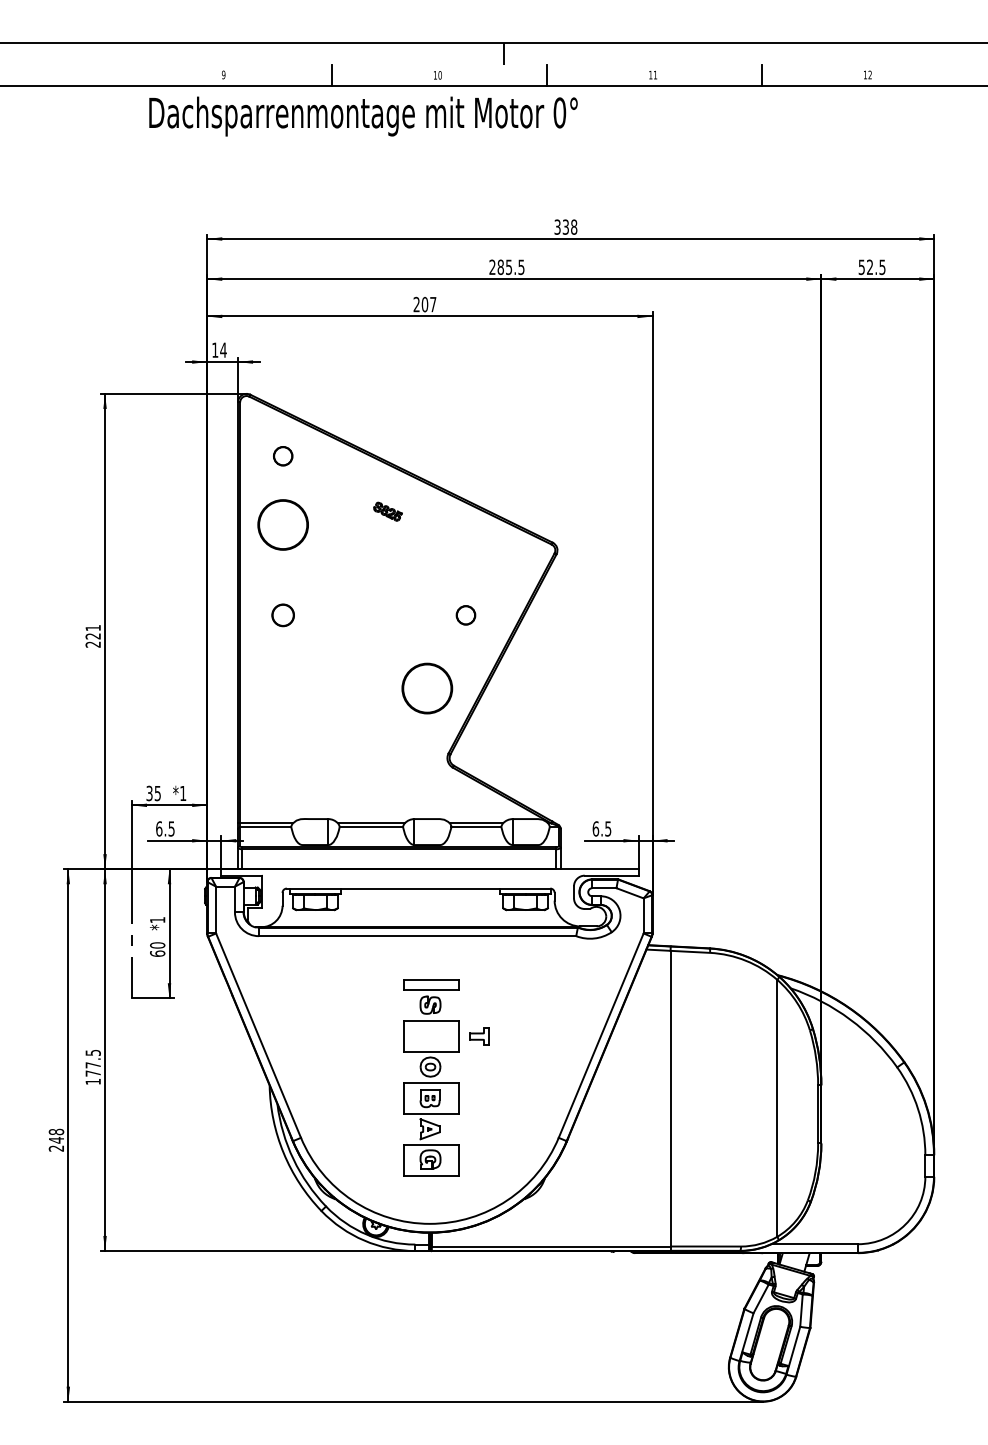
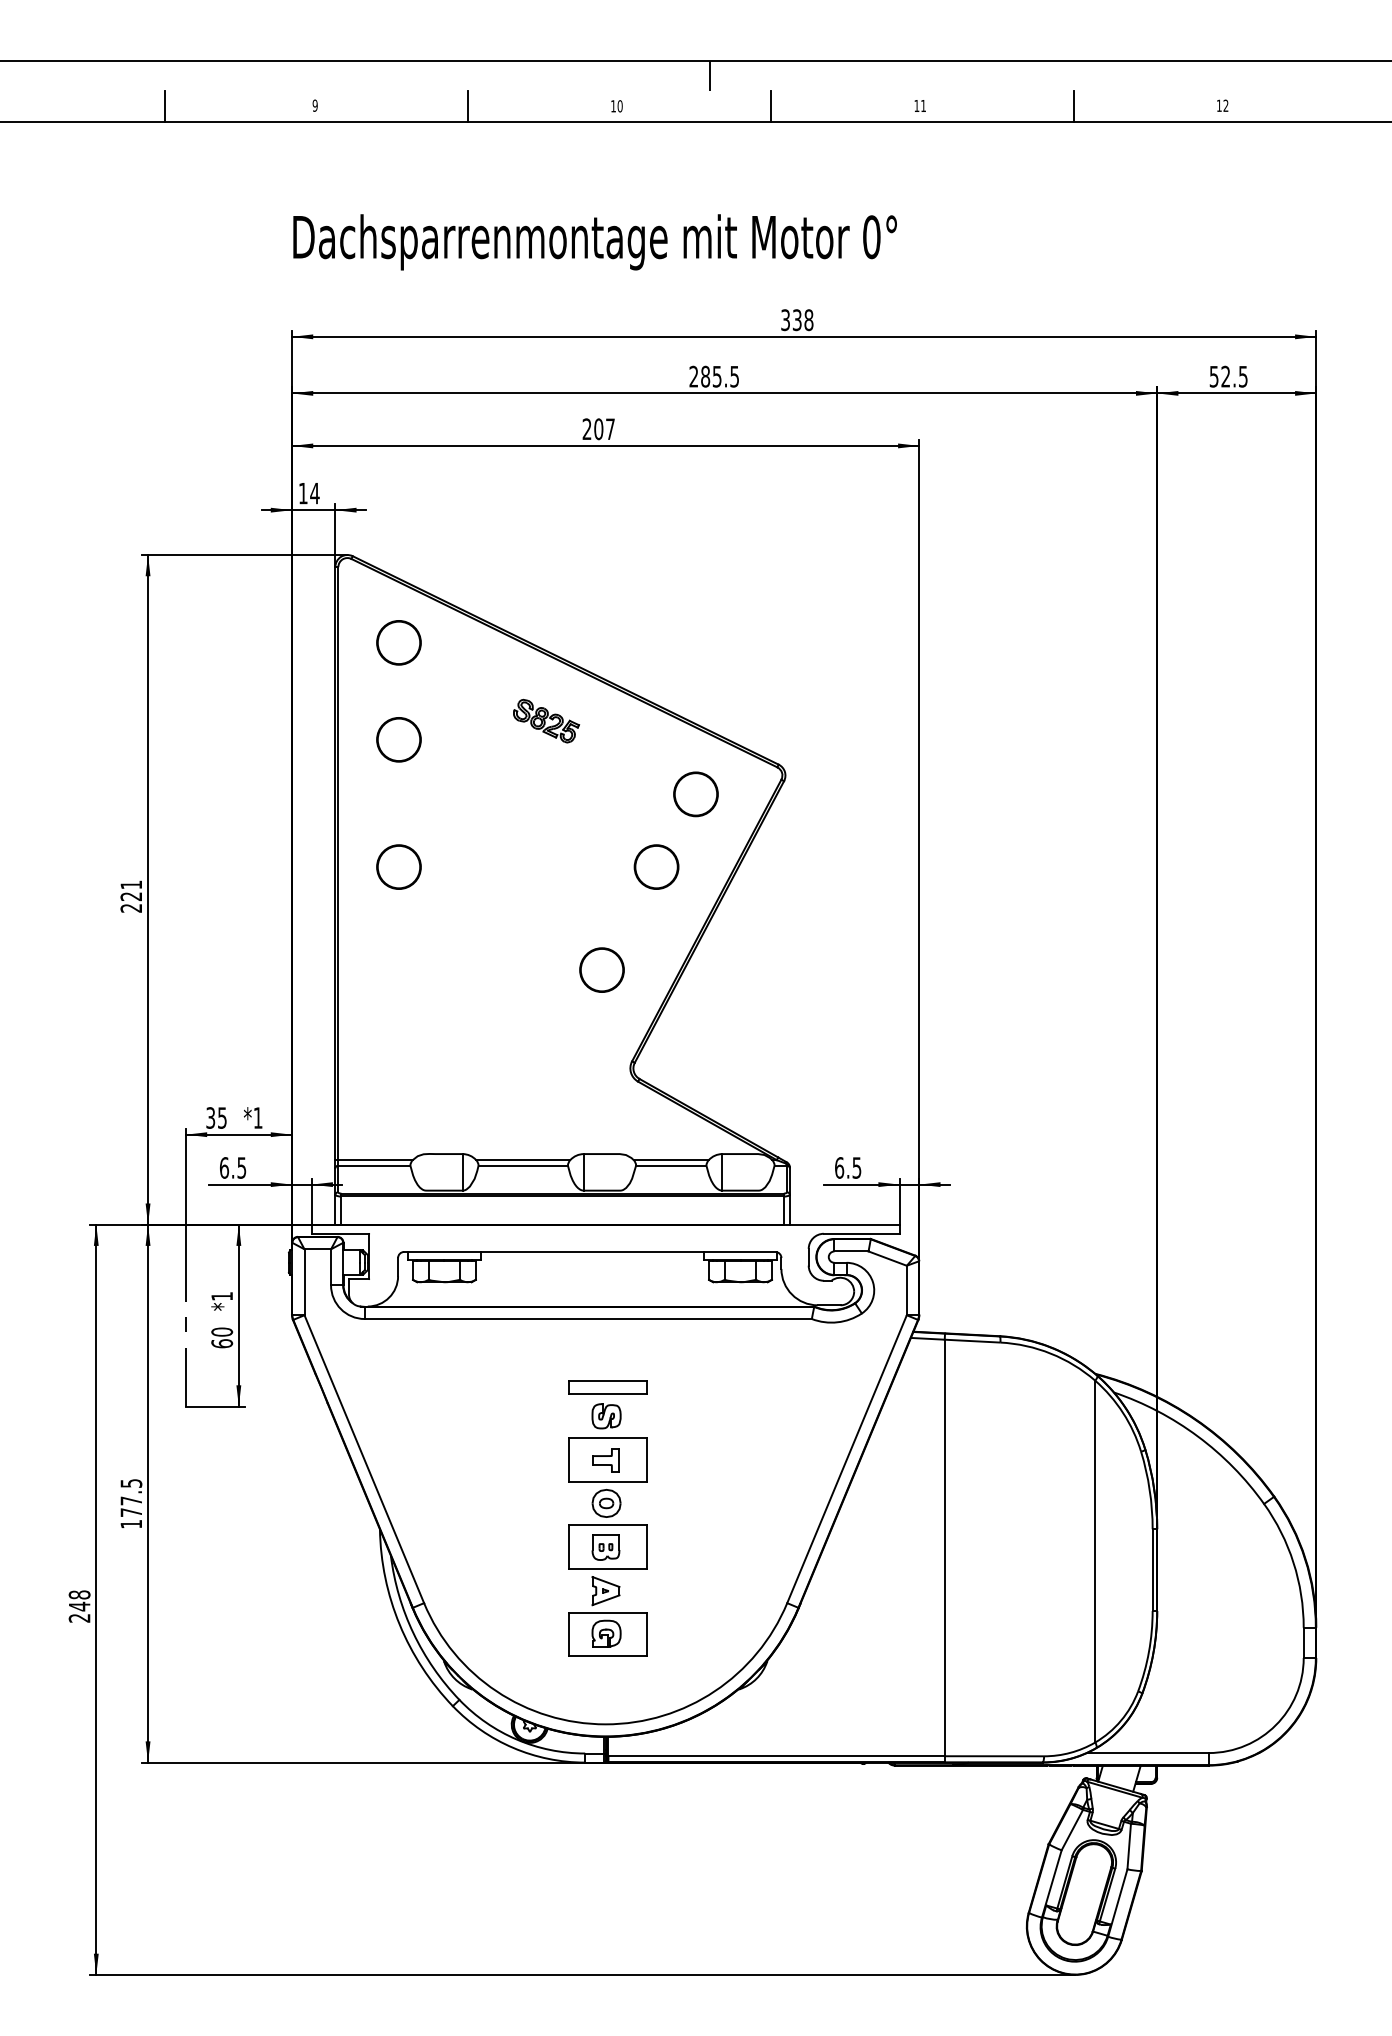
line: (116, 75) -> (164, 106), added
text: (363, 116) -> (594, 242), moved
circle: (282, 455) -> (398, 642), size x1.67
part: (387, 511) -> (546, 720), size x1.67
circle: (282, 524) -> (398, 739), size x0.62
part: (493, 563) -> (695, 794), added
circle: (282, 614) -> (398, 866), size x1.43
part: (465, 614) -> (656, 866), size x1.67
circle: (426, 688) -> (601, 969), size x0.62
part: (479, 1036) -> (605, 1460), moved

